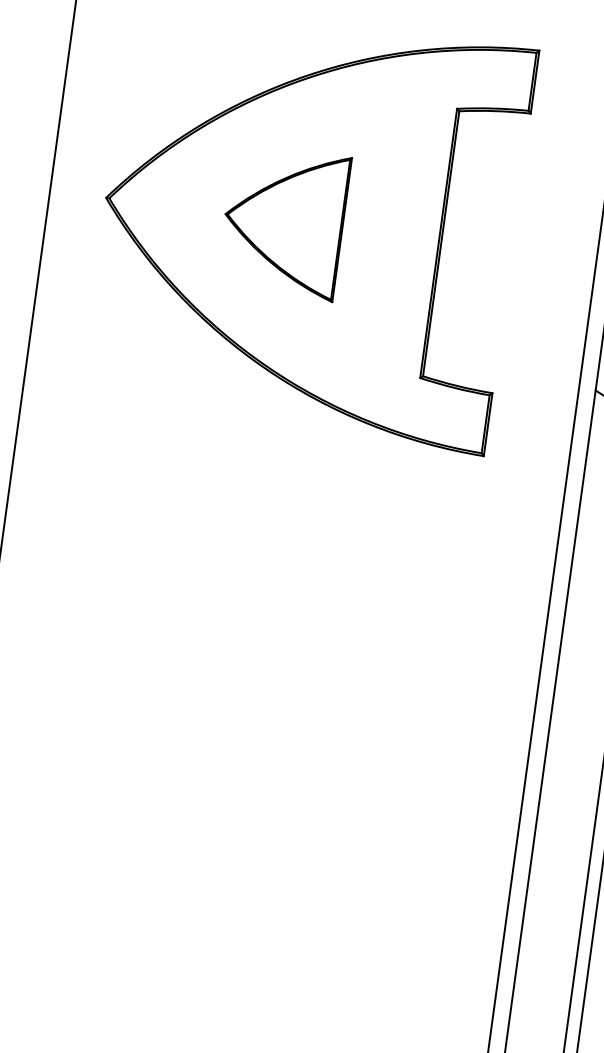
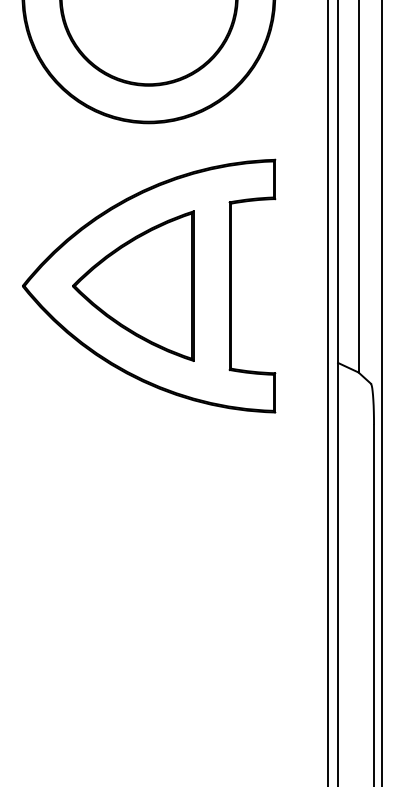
part: (284, 221) -> (133, 285), size x1.67

